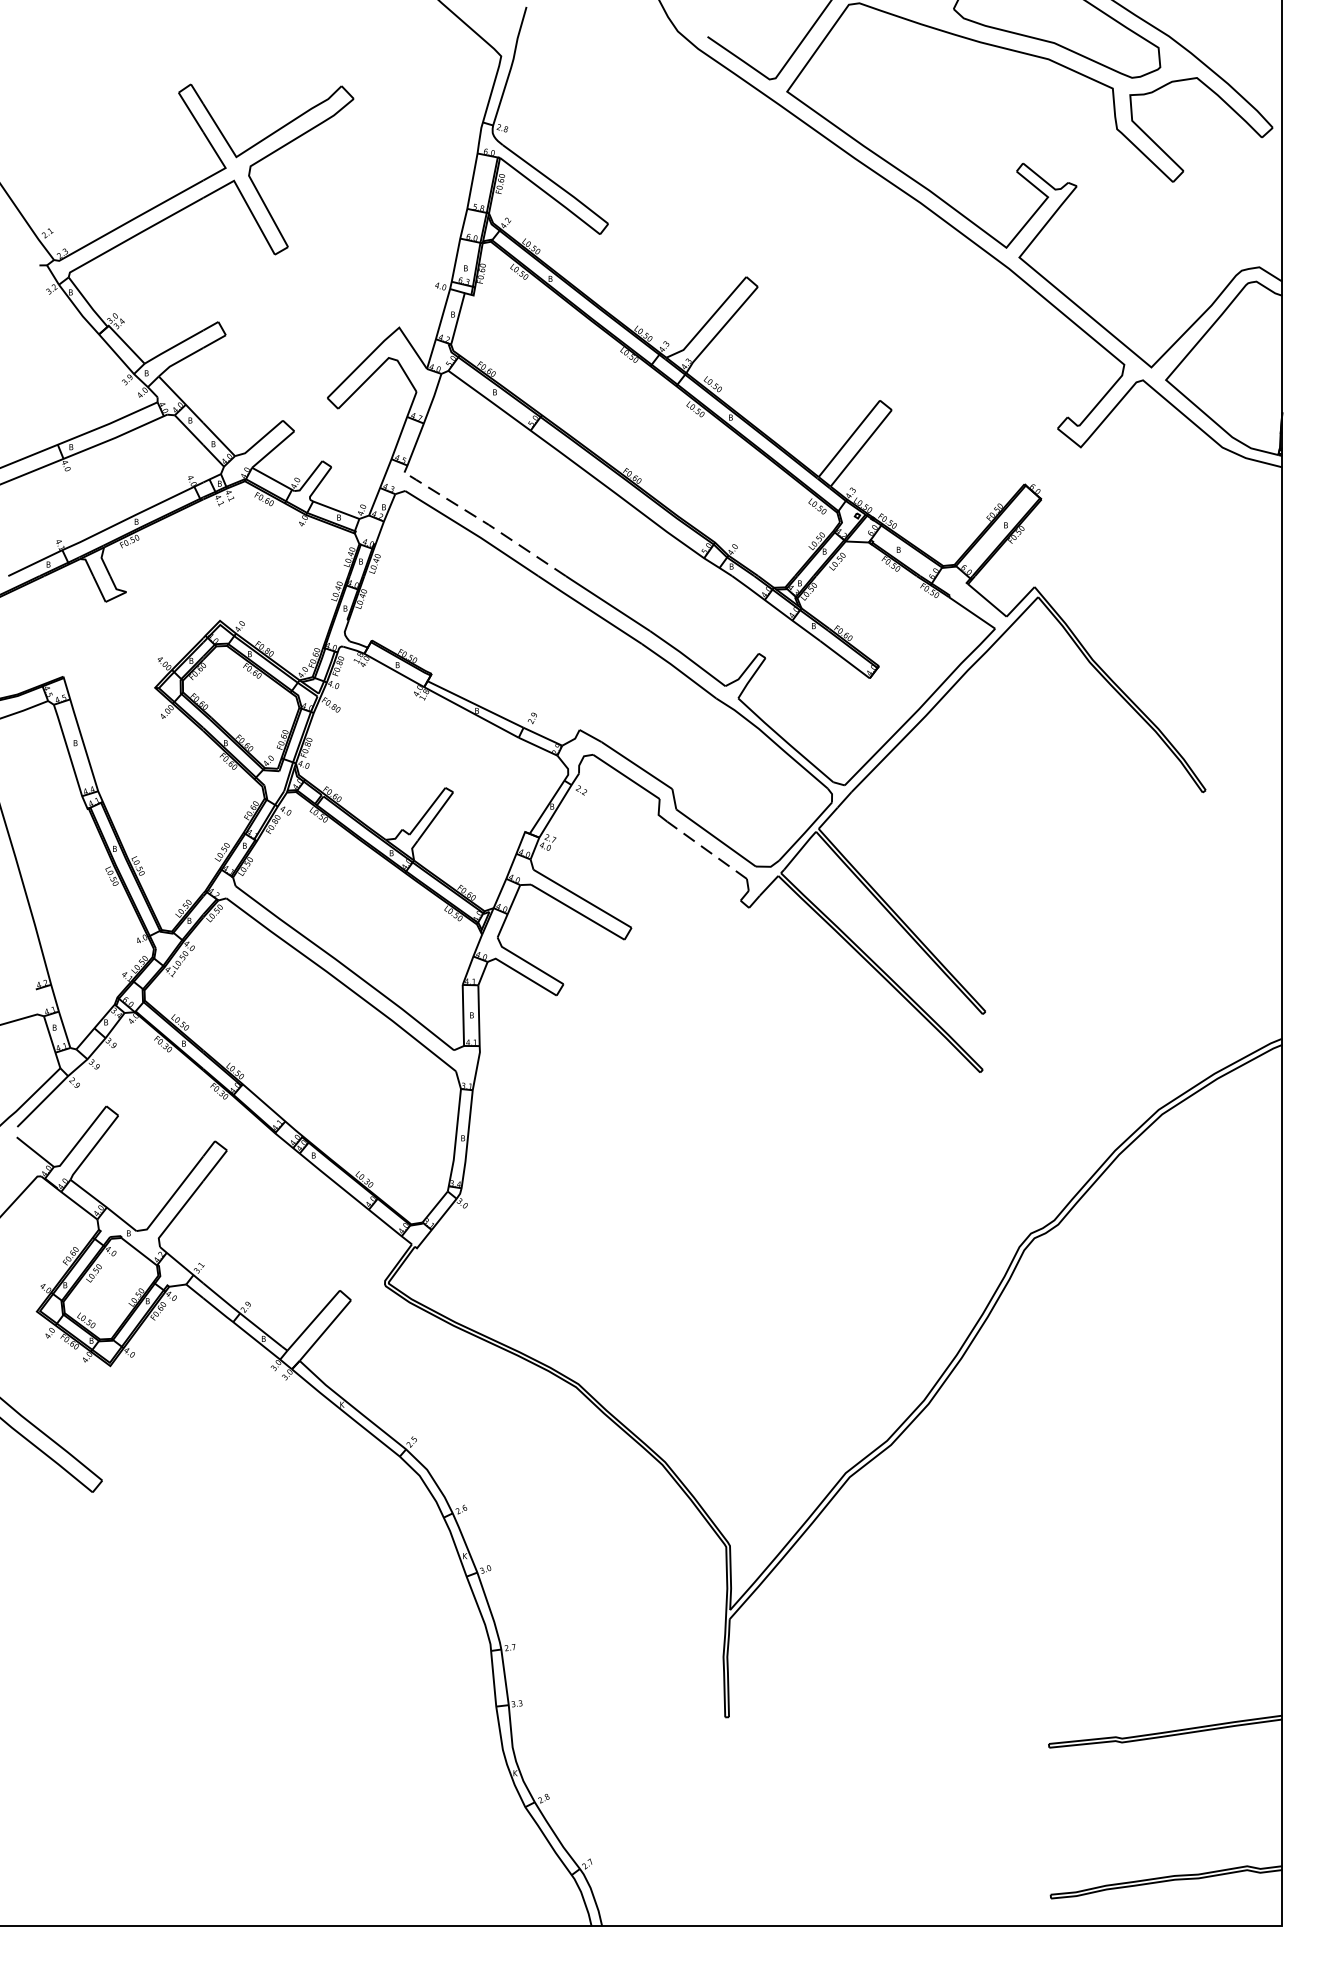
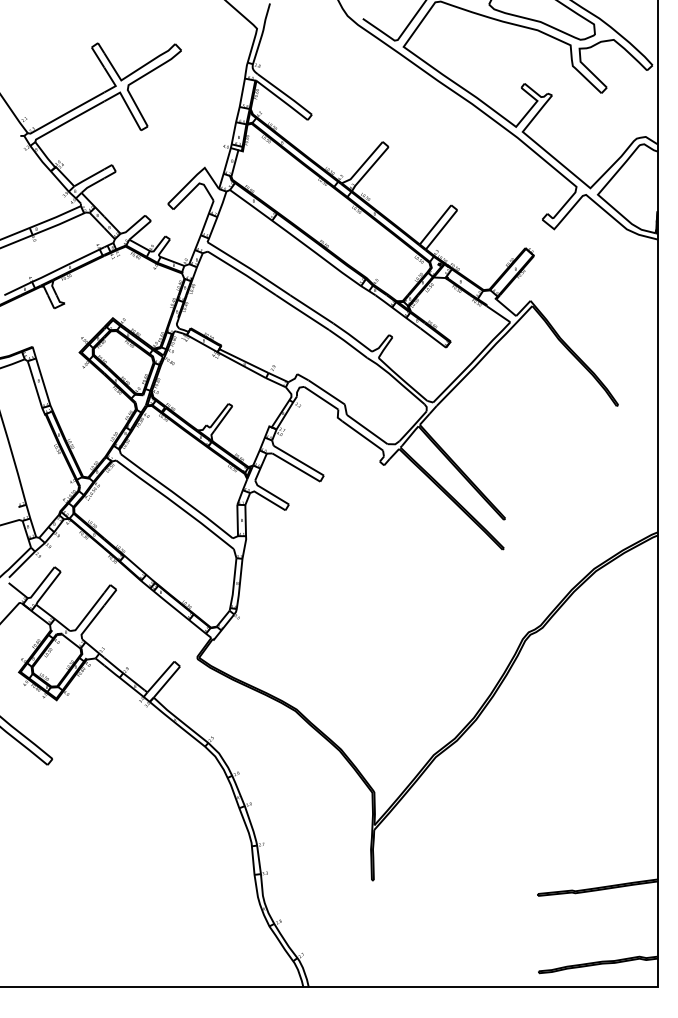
line: (486, 521) -> (249, 267), dashed -> solid
line: (706, 849) -> (362, 435), dashed -> solid

